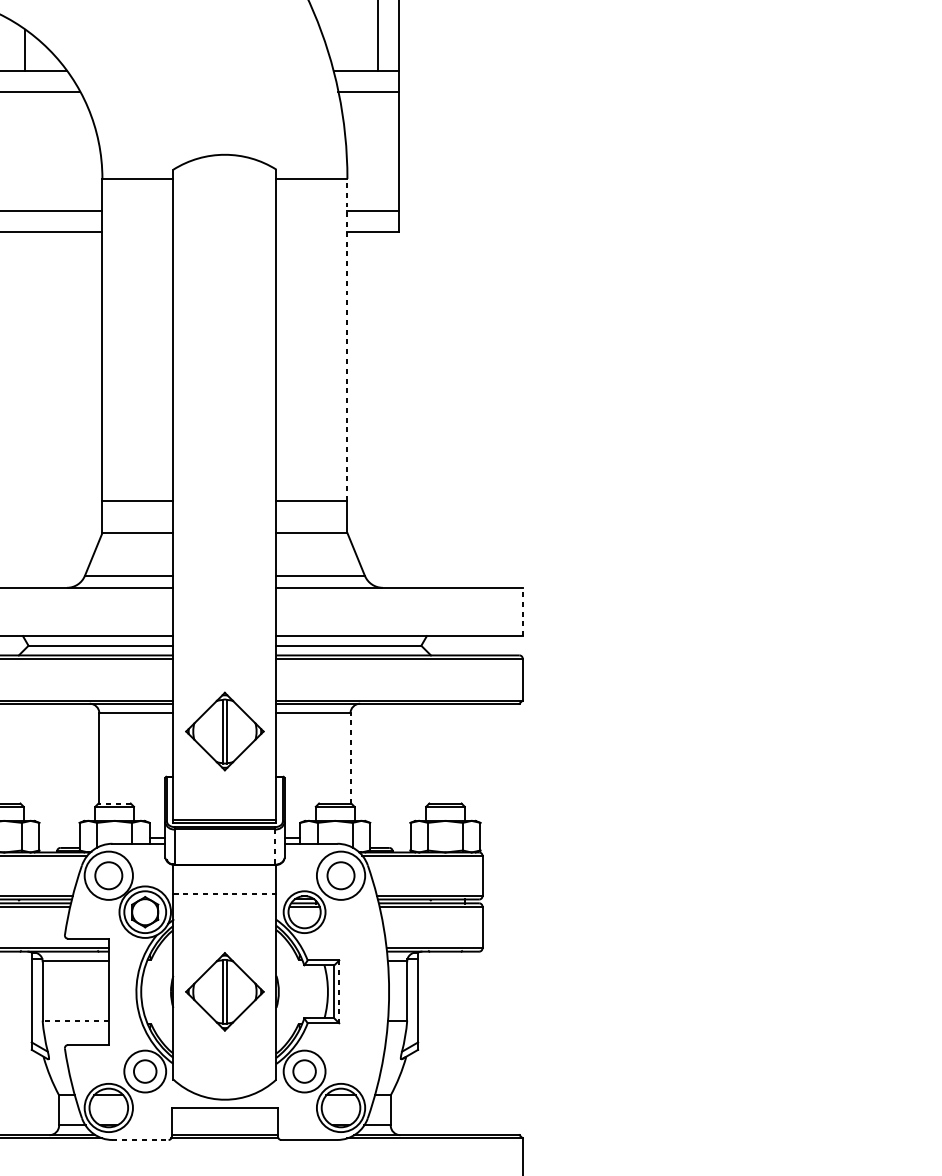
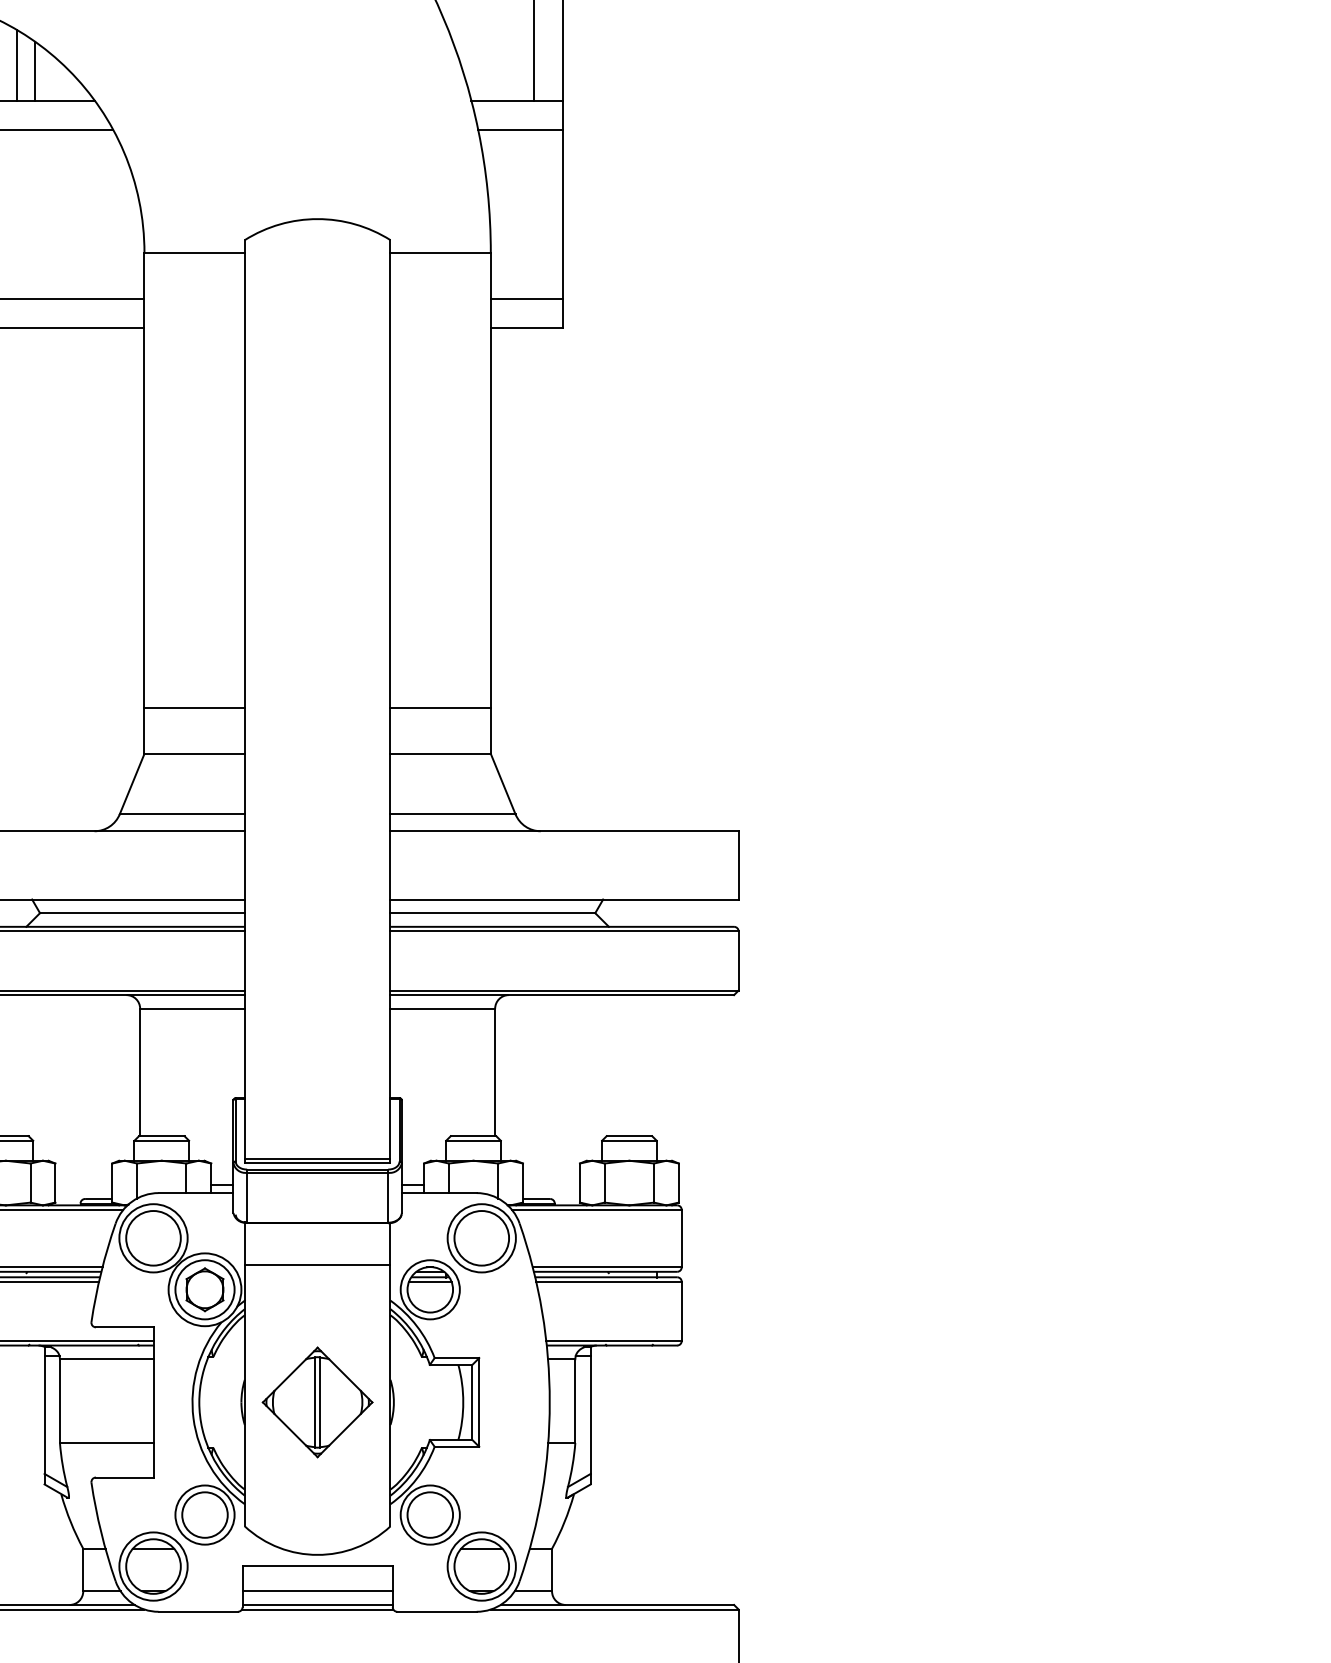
line: (12, 46) -> (17, 65), added
line: (347, 339) -> (490, 480), dashed -> solid
line: (522, 611) -> (738, 864), dashed -> solid
part: (224, 731) -> (317, 1034), removed
line: (350, 758) -> (495, 1072), dashed -> solid
line: (114, 803) -> (161, 1136), dashed -> solid
line: (275, 846) -> (388, 1197), dashed -> solid
circle: (108, 875) -> (153, 1238), size x1.43
circle: (340, 875) -> (481, 1238), size x1.43
line: (224, 894) -> (317, 1264), dashed -> solid
line: (339, 991) -> (479, 1402), dashed -> solid
line: (75, 1020) -> (106, 1443), dashed -> solid
circle: (144, 1071) -> (204, 1514), size x1.43
circle: (304, 1071) -> (430, 1514), size x1.43
line: (224, 1125) -> (317, 1591), added
line: (140, 1139) -> (198, 1611), dashed -> solid

